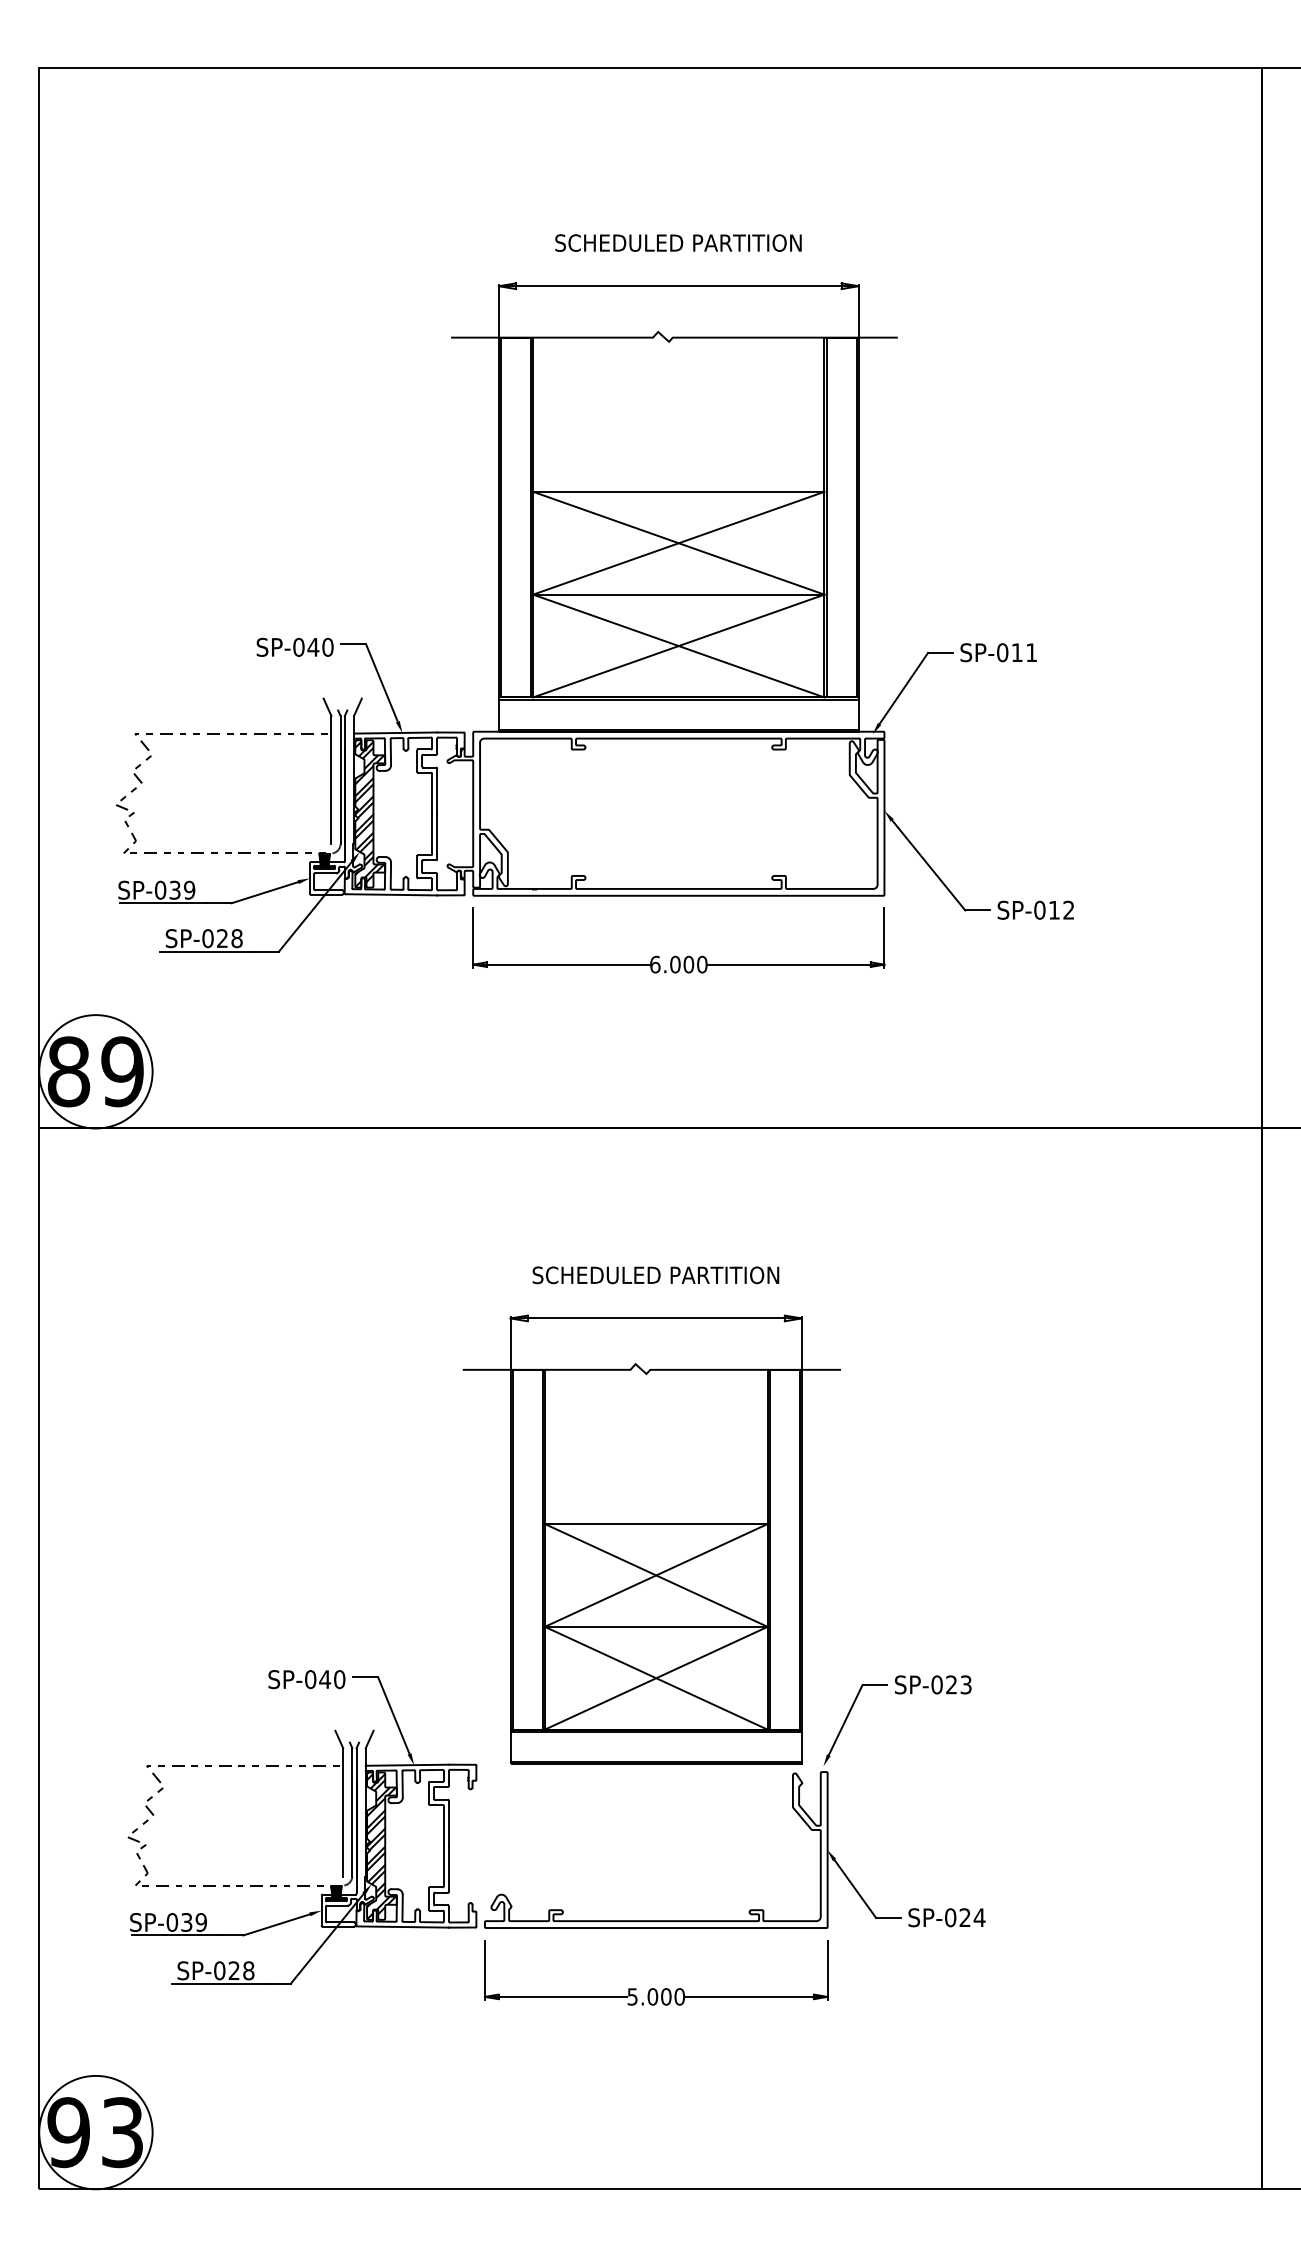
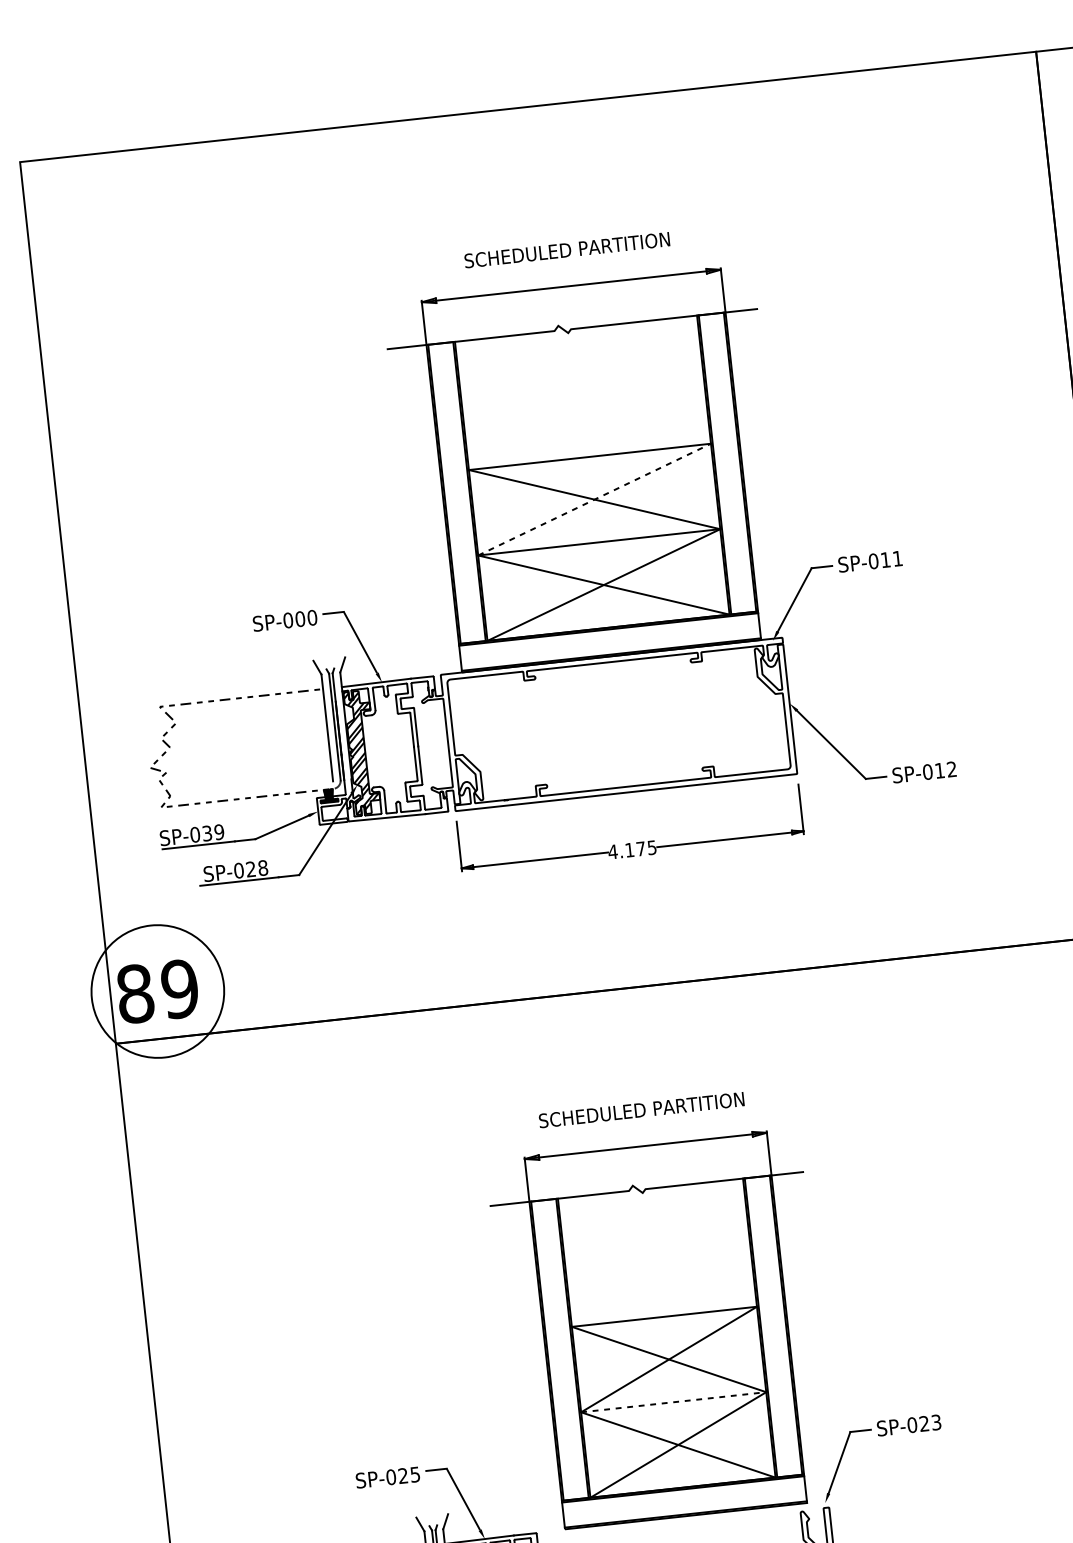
line: (679, 543) -> (595, 499), solid -> dashed
text: (313, 646) -> (300, 618), SP-040 -> SP-000
text: (678, 964) -> (632, 849), 6.000 -> 4.175
circle: (95, 1071) -> (157, 991), size x1.4
line: (656, 1626) -> (673, 1401), solid -> dashed
text: (332, 1679) -> (409, 1475), SP-040 -> SP-025

